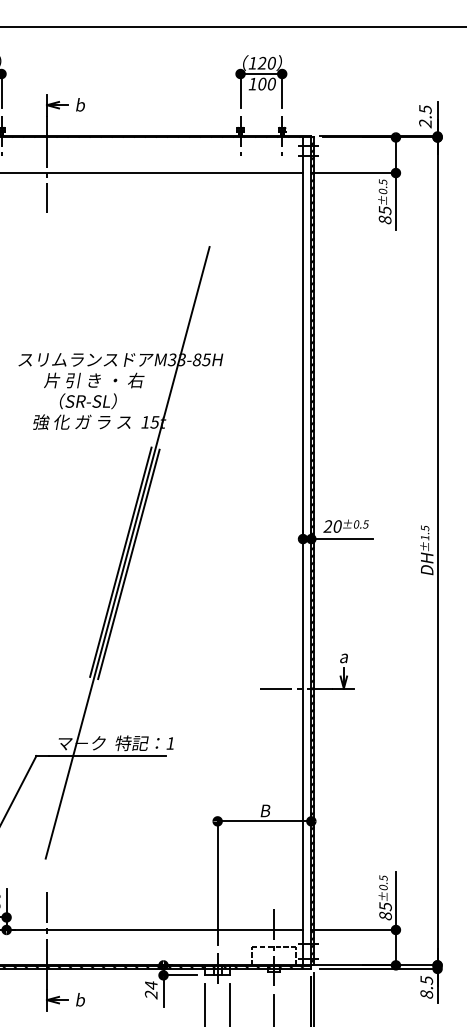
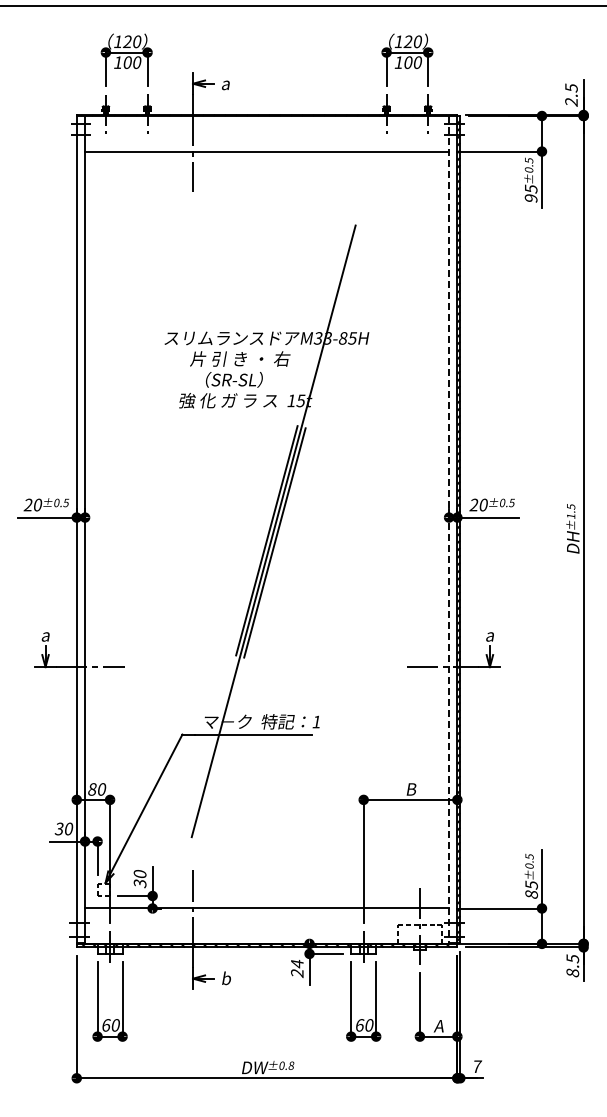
text: (80, 104) -> (226, 83), b -> a
text: (384, 219) -> (530, 198), 85 -> 95
line: (303, 550) -> (449, 529), solid -> dashed

